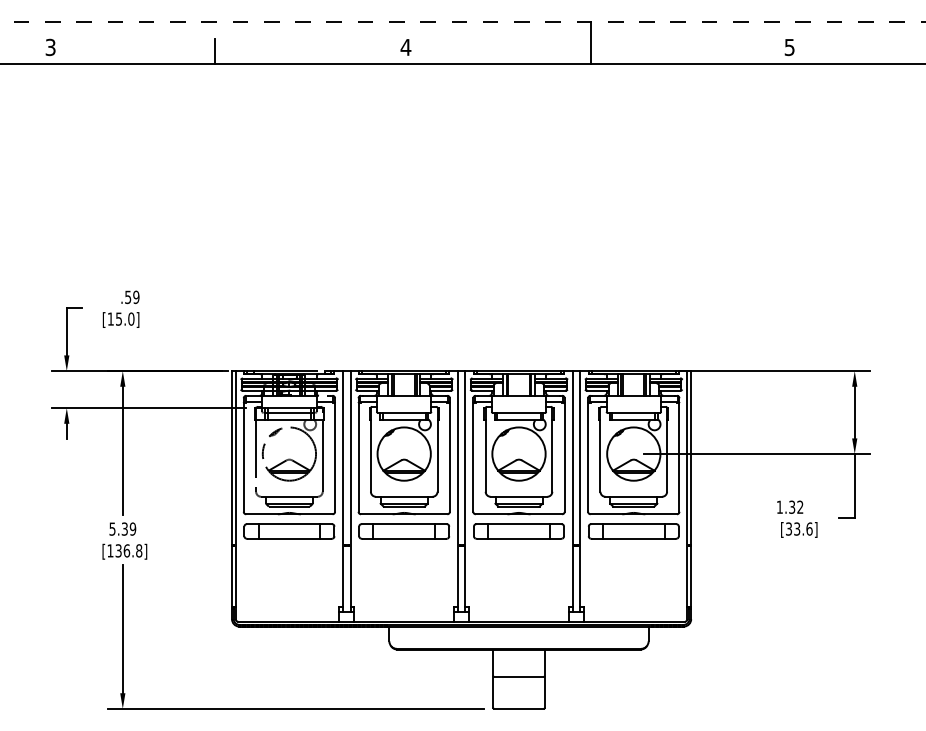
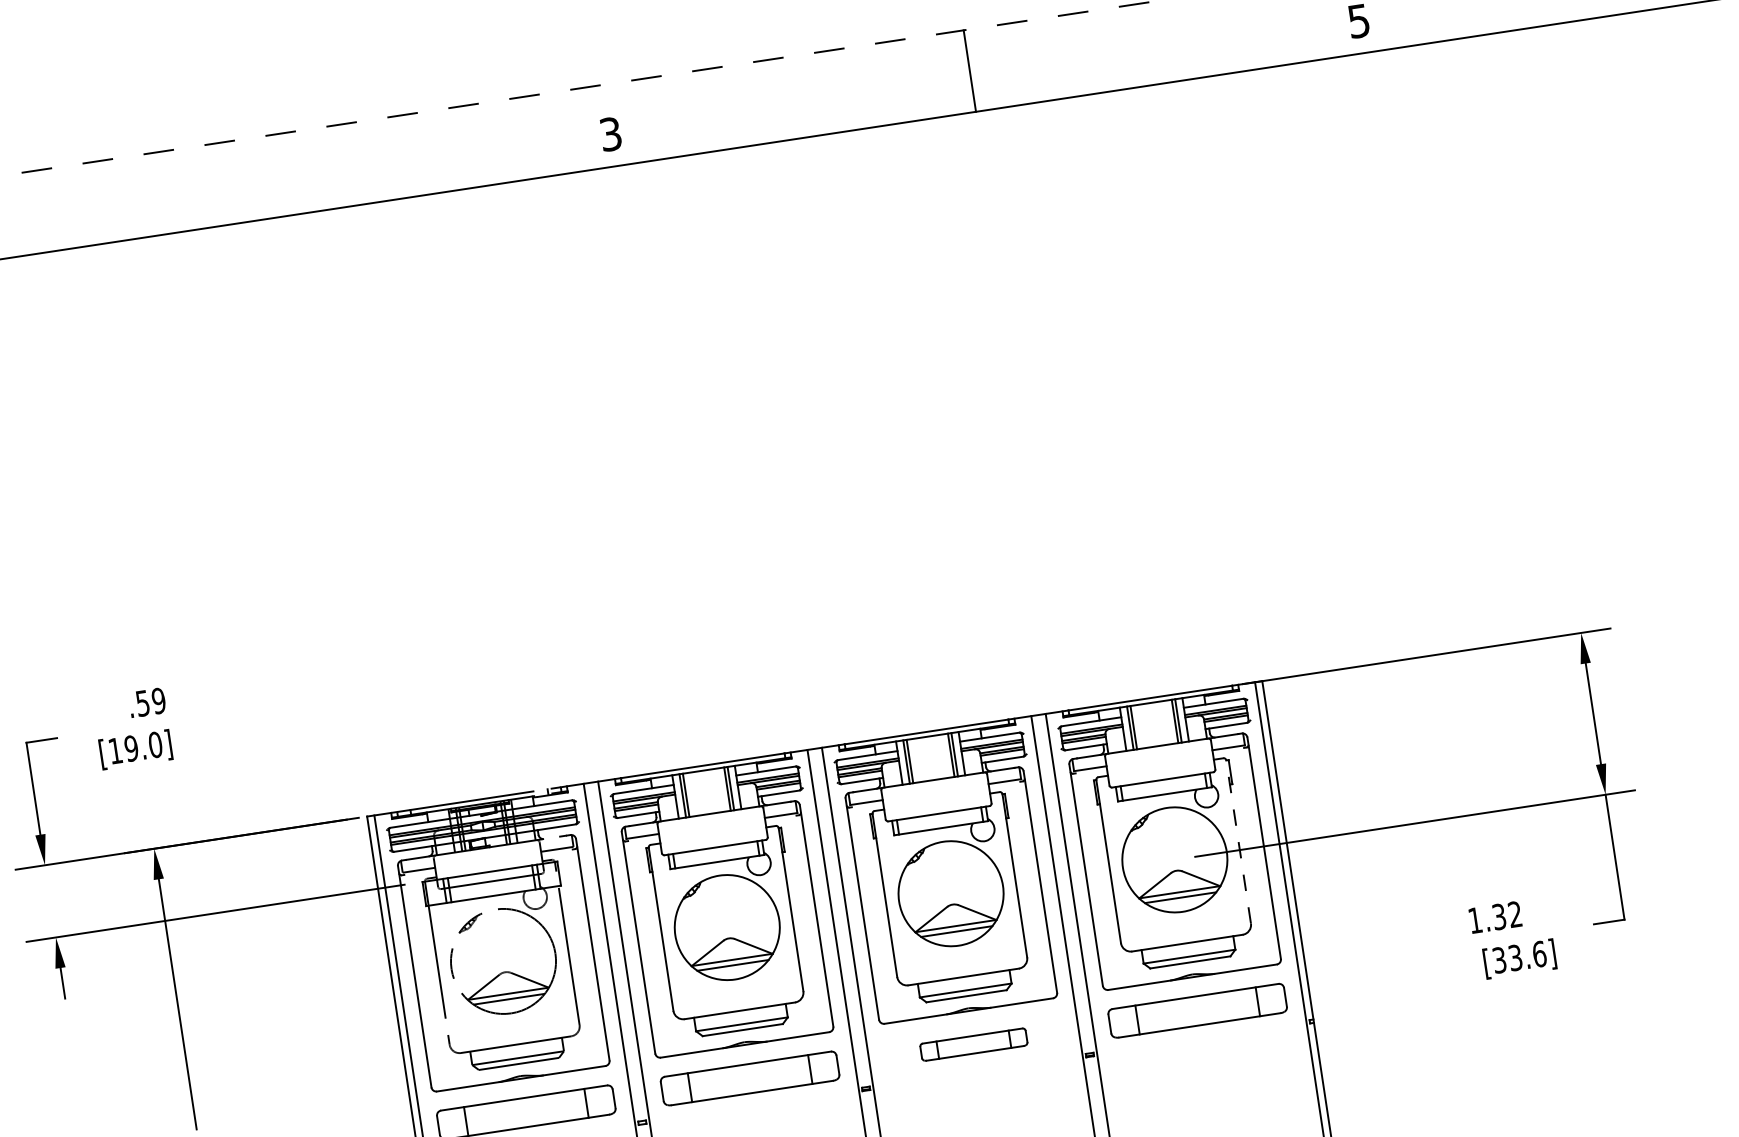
text: (405, 47) -> (609, 134), 4 -> 3
line: (214, 50) -> (238, 196), removed
text: (118, 318) -> (130, 747), [15.0] -> [19.0]
line: (667, 449) -> (1239, 840), solid -> dashed
part: (518, 531) -> (972, 1044), size x0.6

